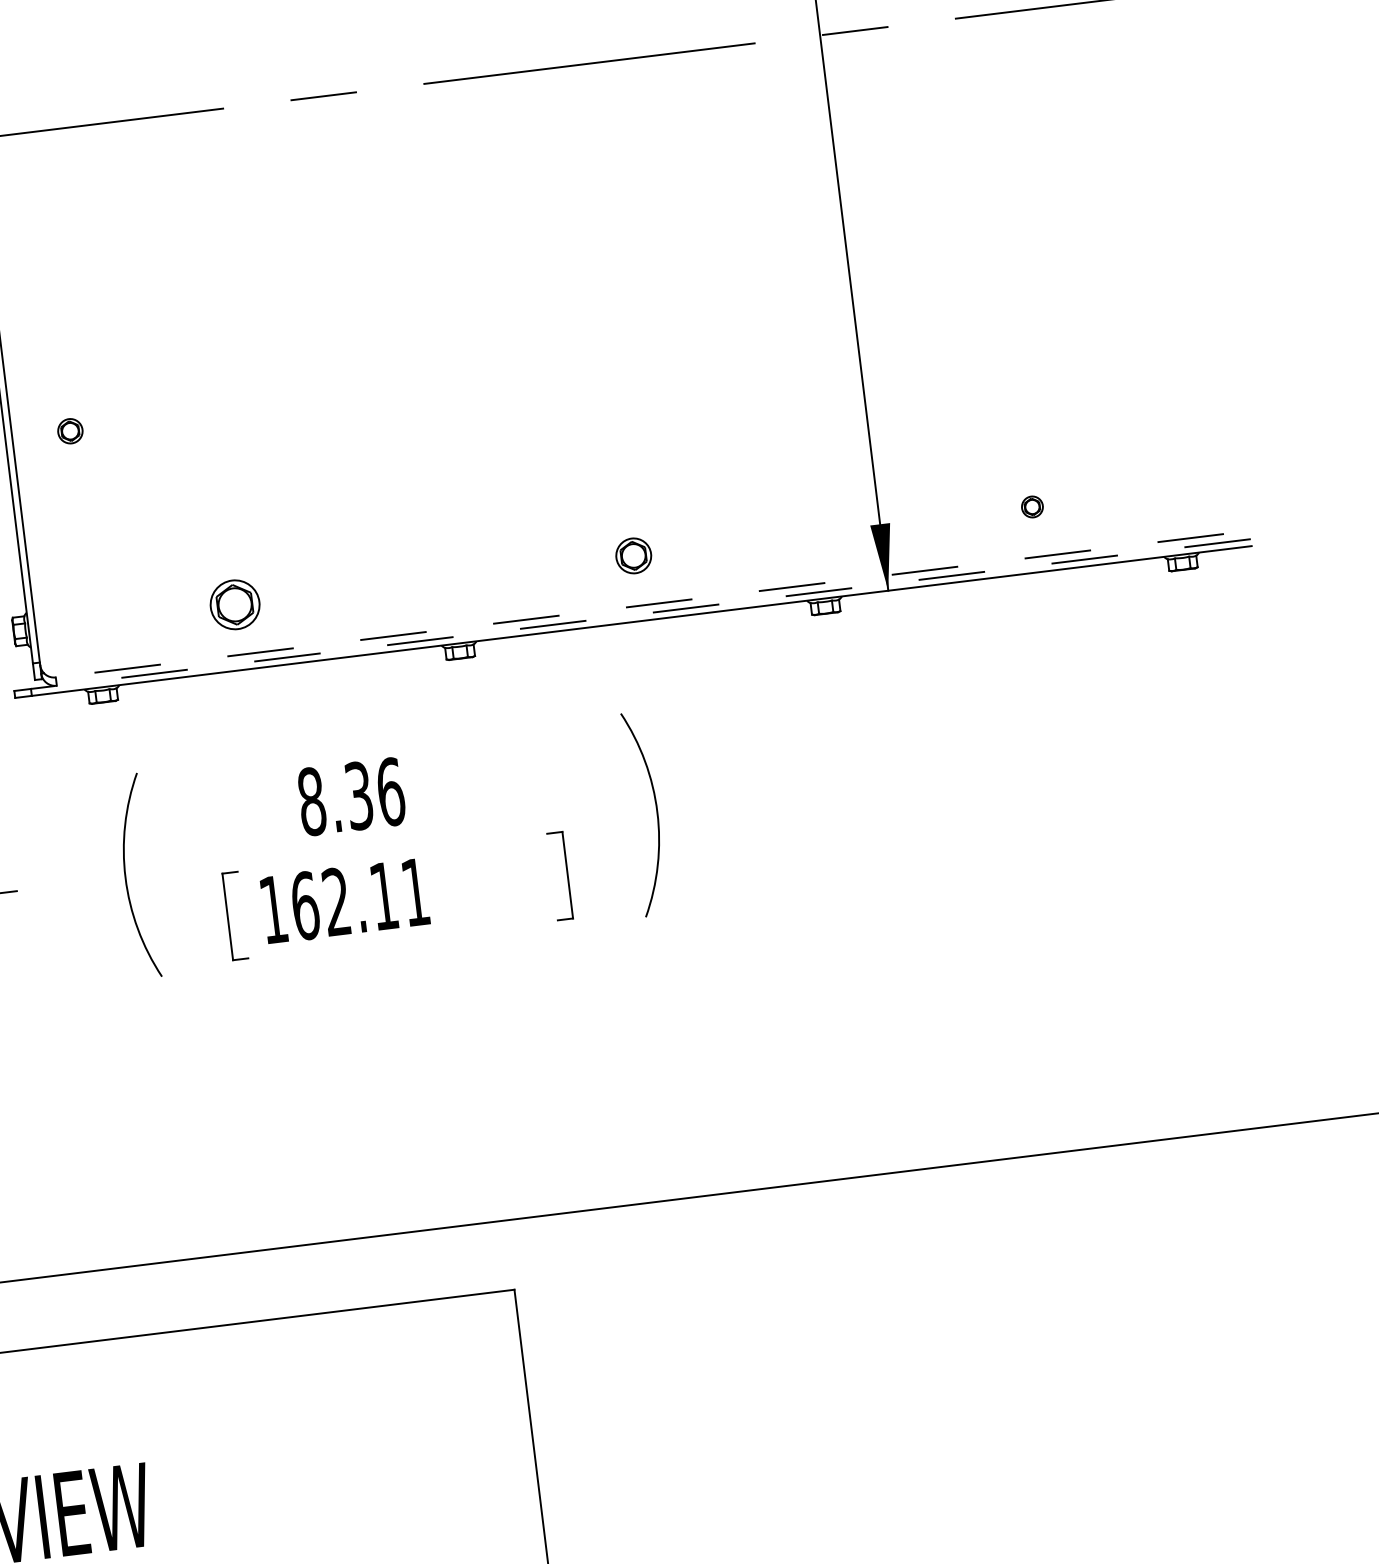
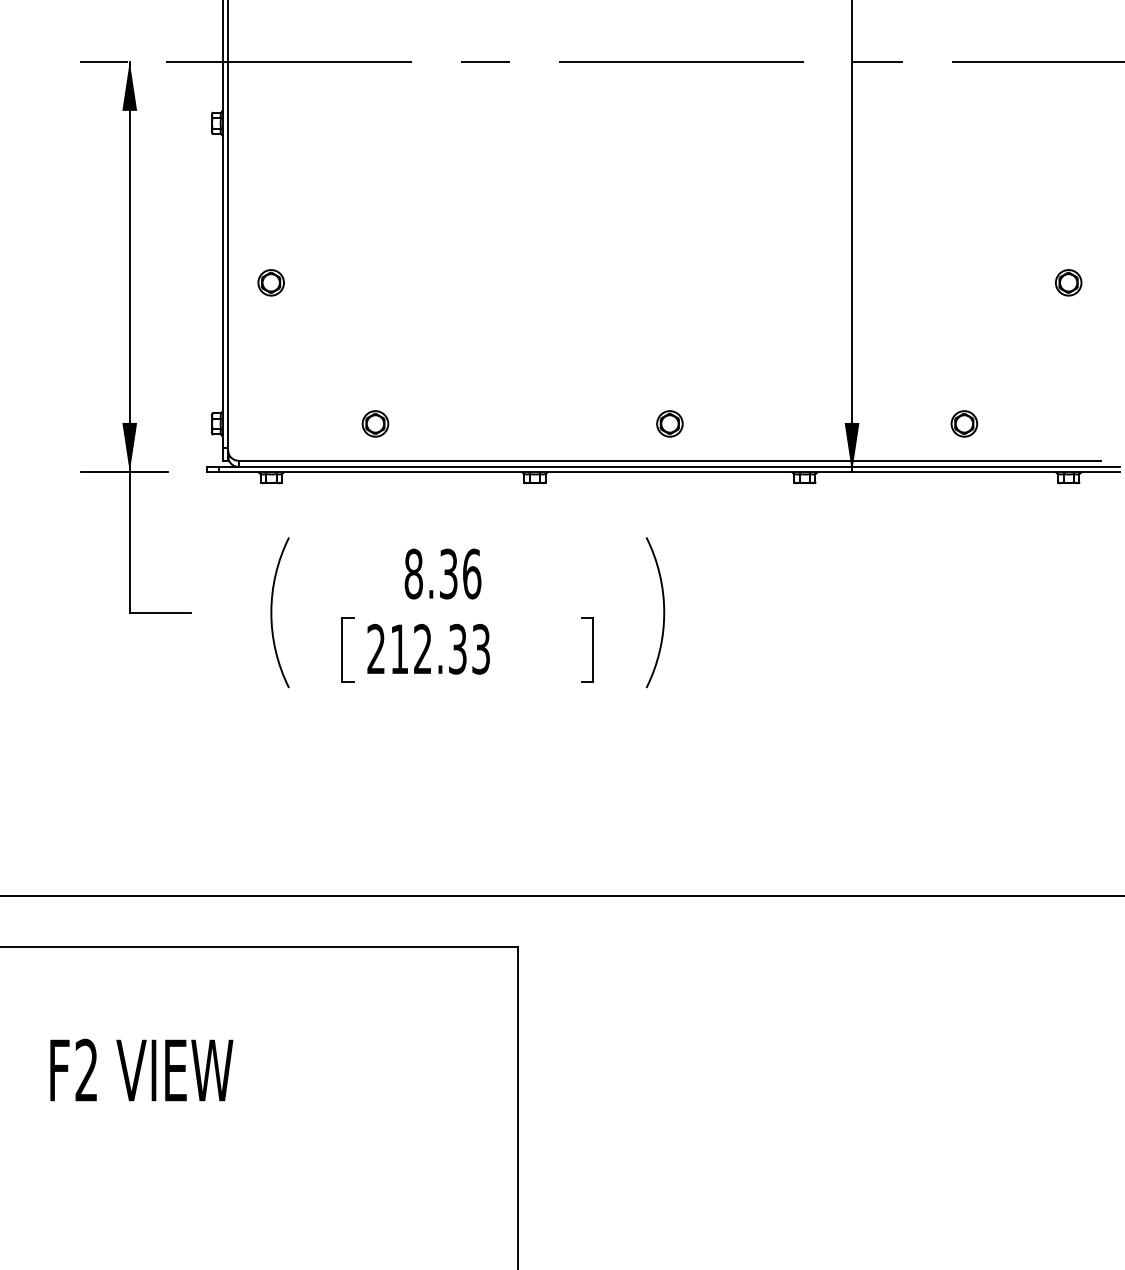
part: (1149, 298) -> (1068, 282), added
part: (69, 430) -> (270, 282), size x1.43
part: (1032, 506) -> (964, 423), size x1.67
part: (235, 604) -> (375, 423), size x0.71
line: (639, 605) -> (669, 460), dashed -> solid
line: (640, 613) -> (669, 466), dashed -> solid
text: (344, 900) -> (428, 648), 162.11 -> 212.33

